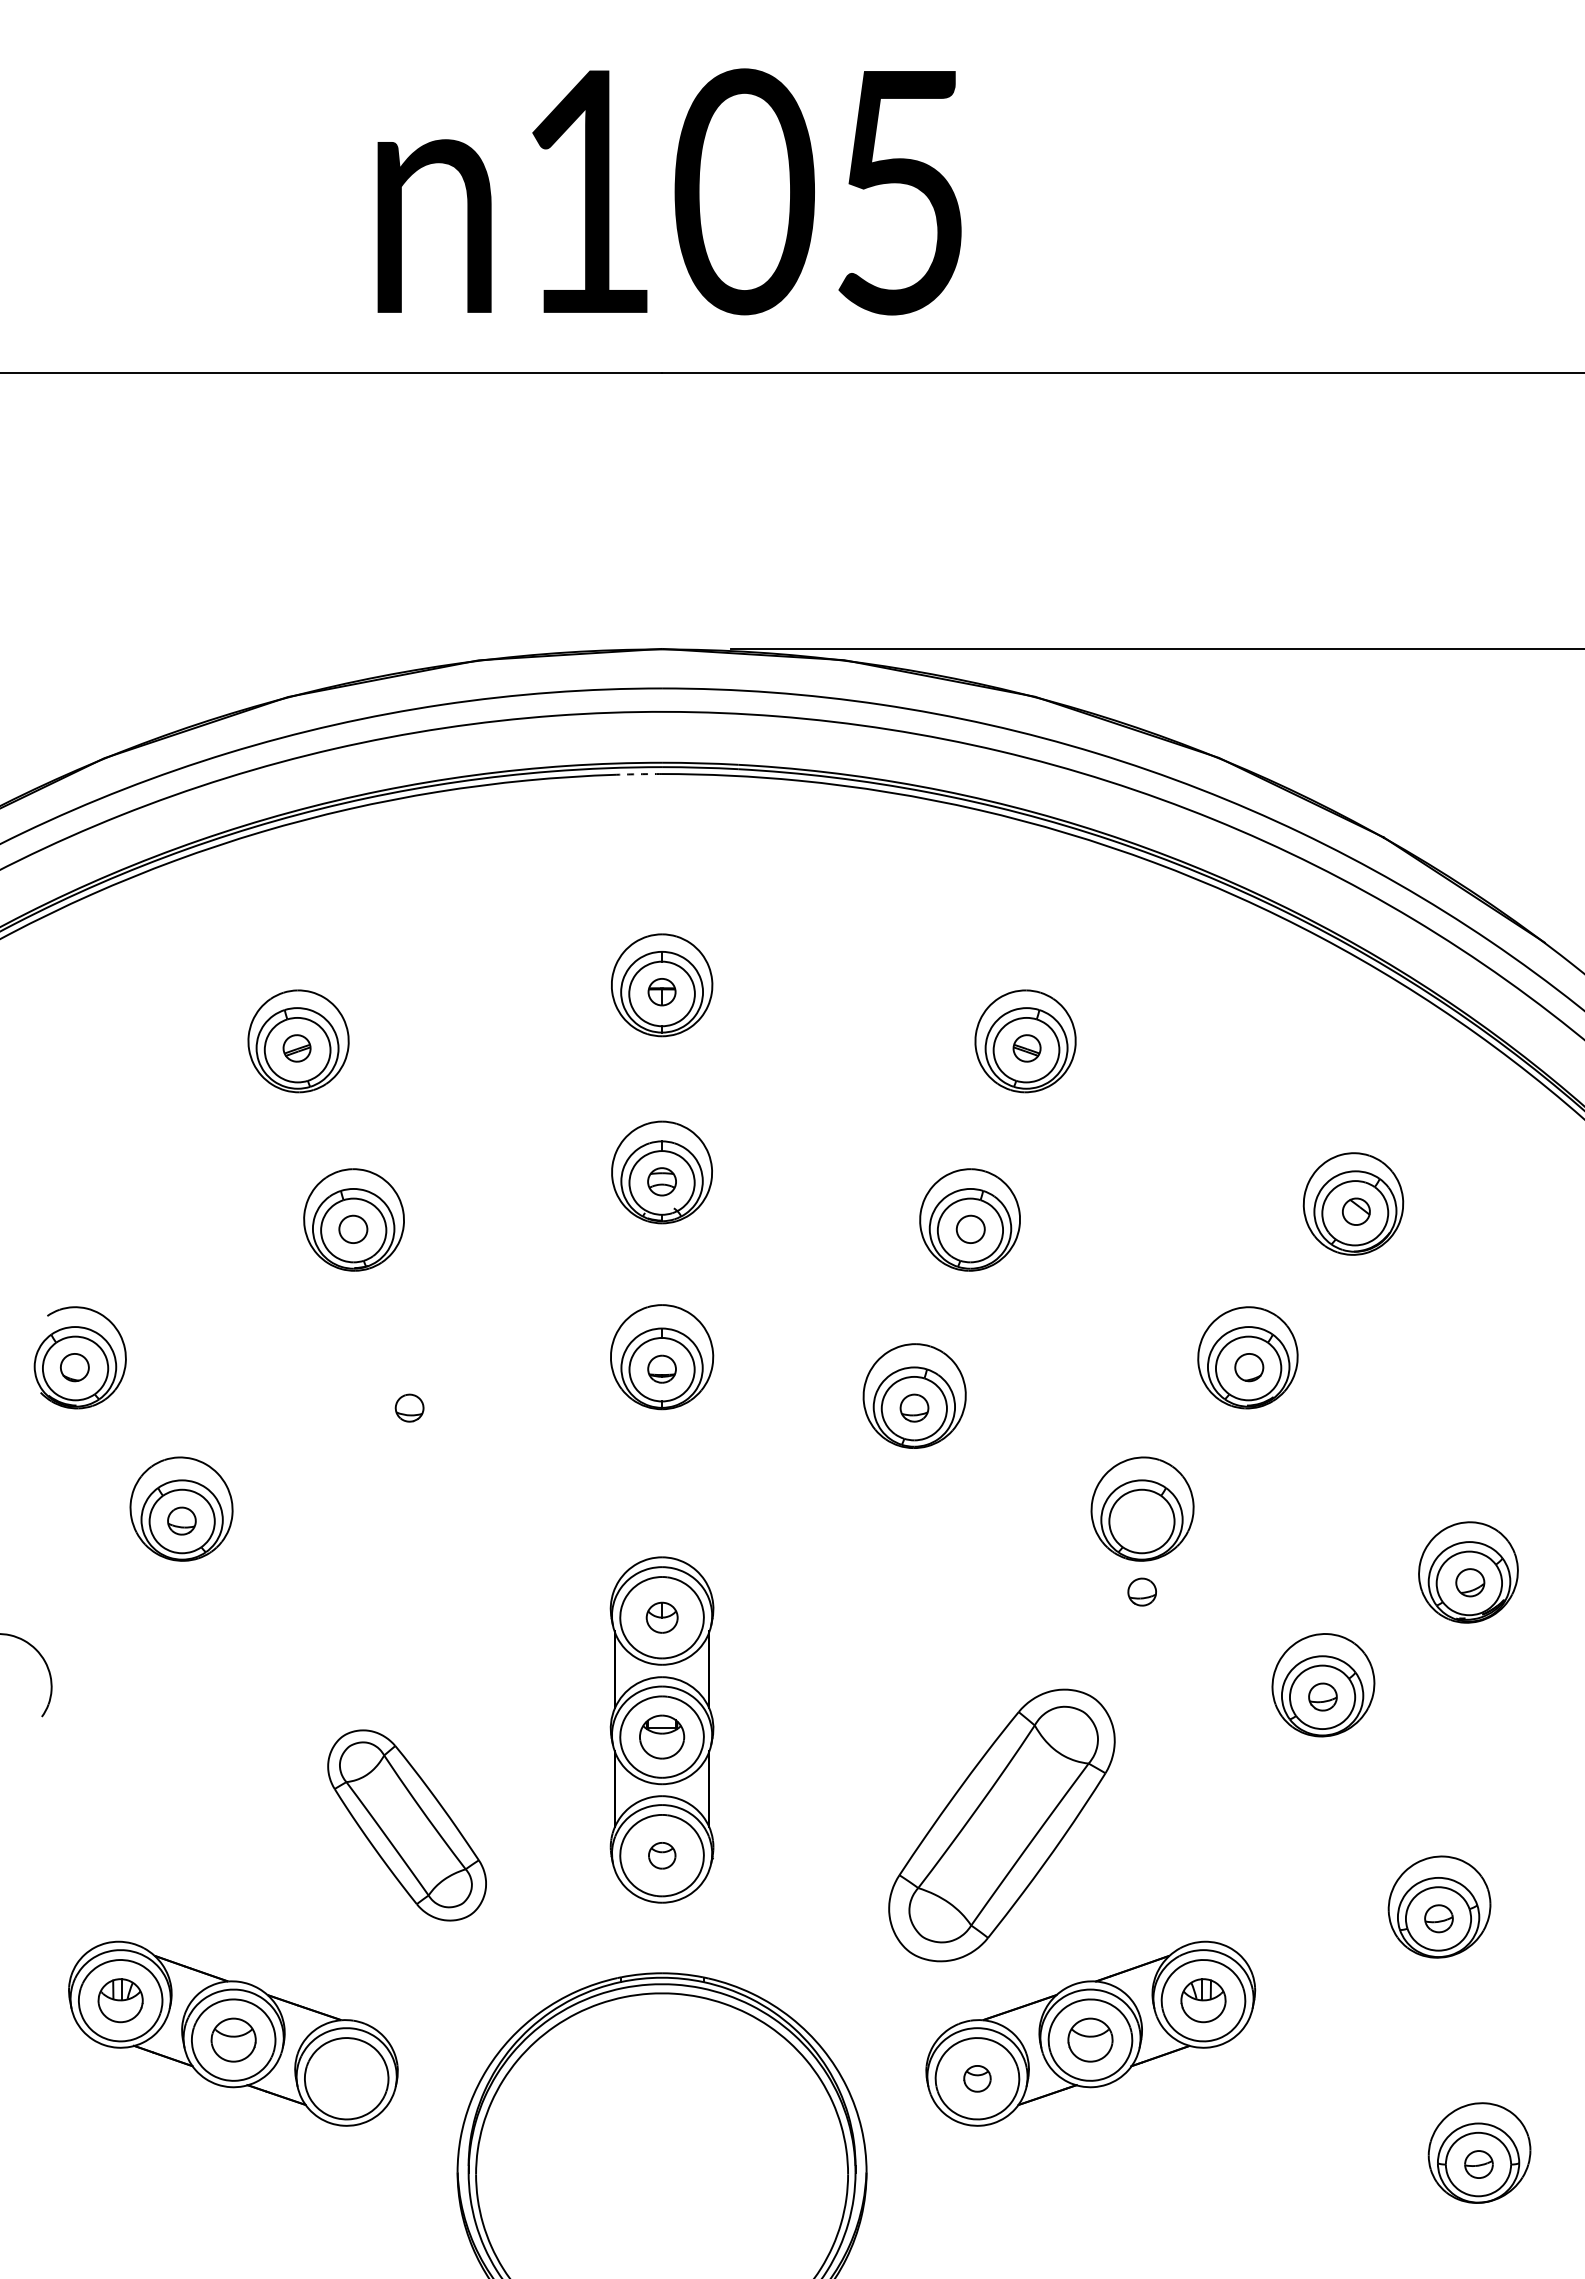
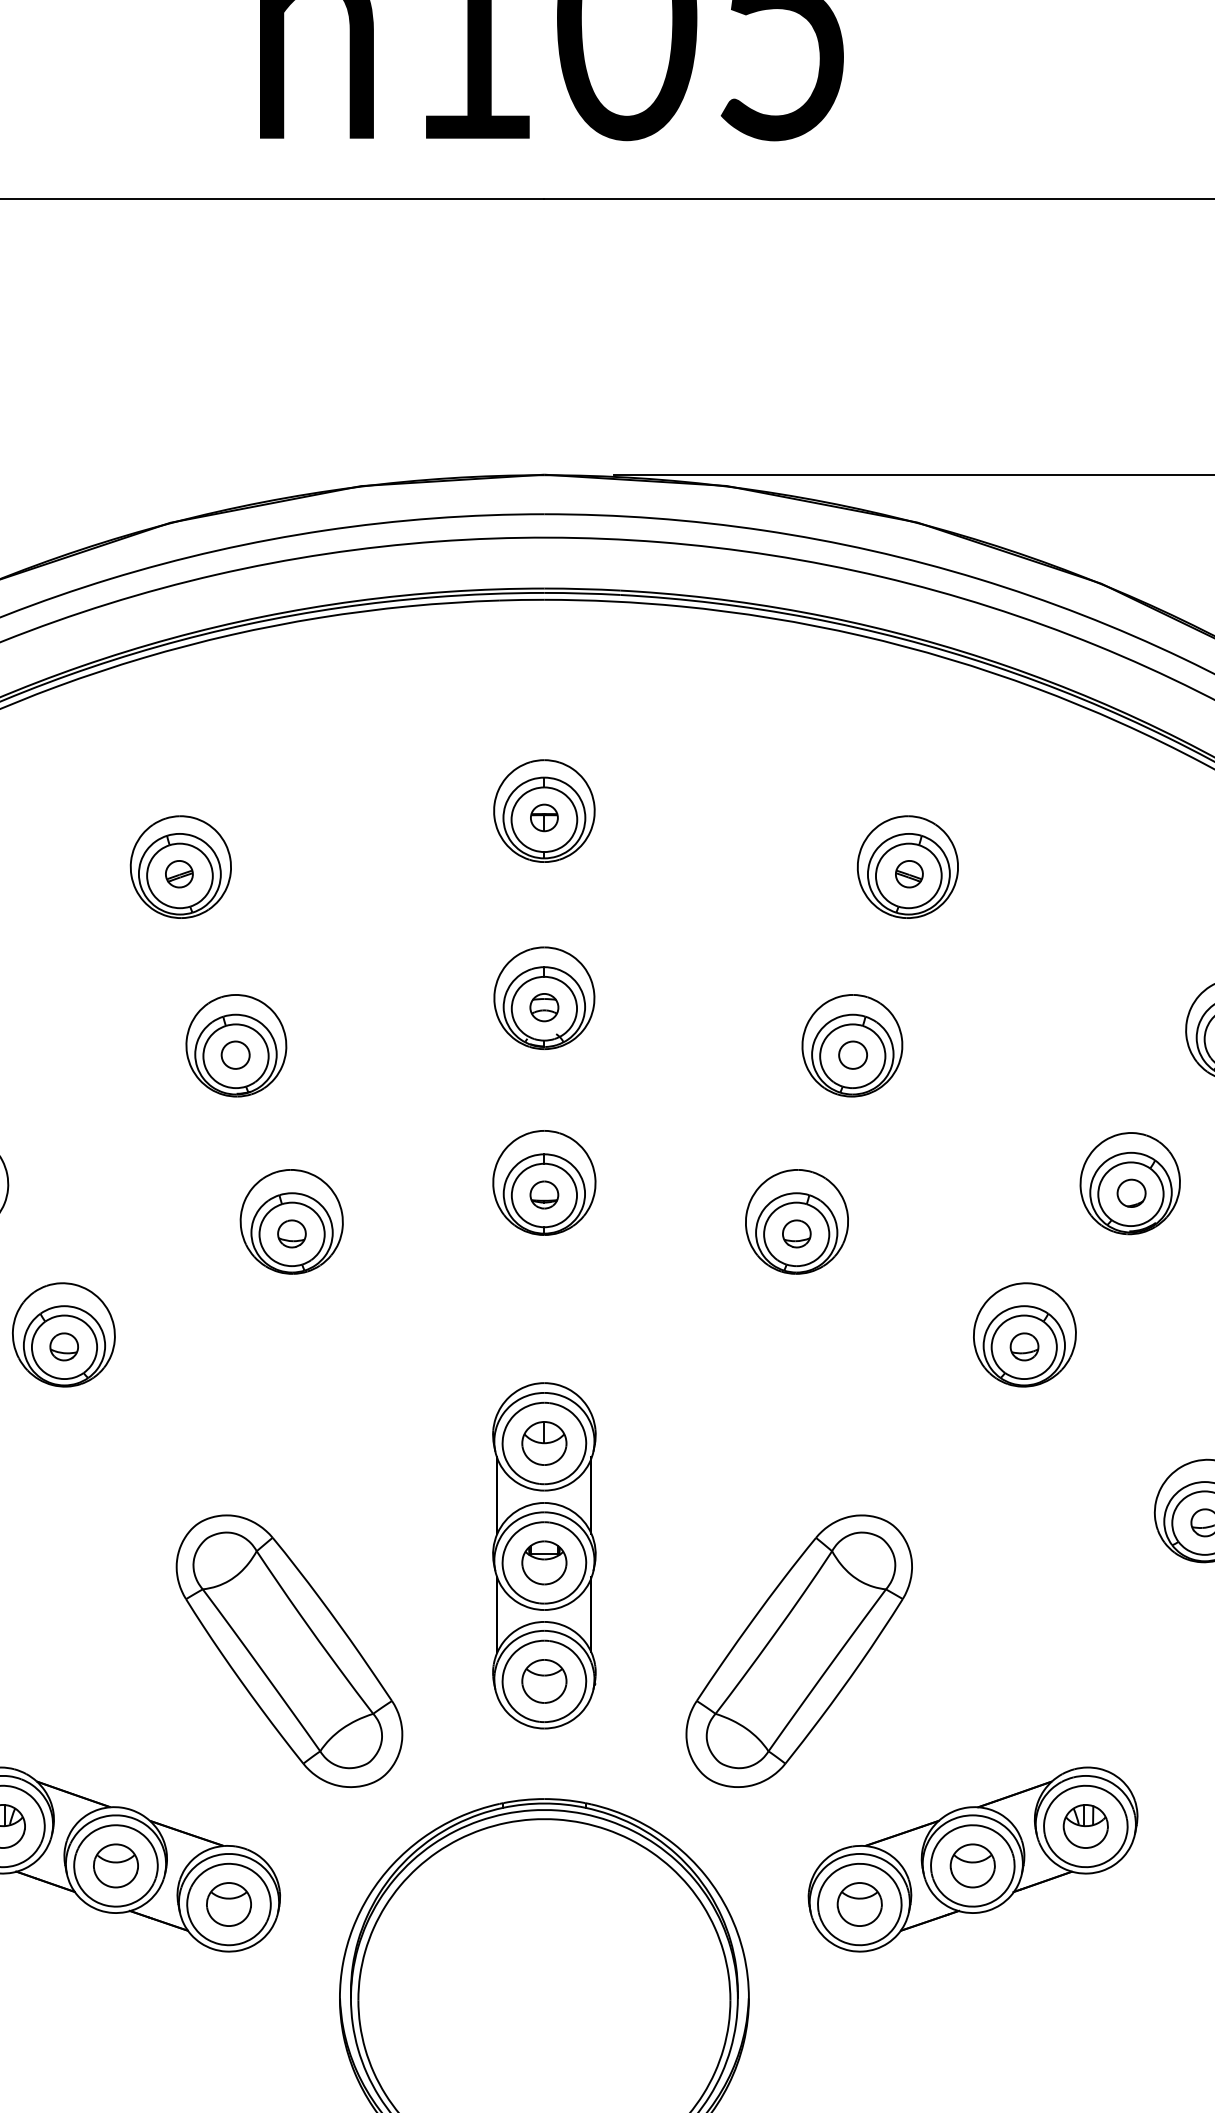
arc: (639, 774) -> (521, 600), dashed -> solid
part: (409, 1395) -> (291, 1221), added
part: (1141, 1591) -> (1023, 1346), moved
part: (662, 1617) -> (544, 1443), size x1.43
part: (406, 1825) -> (288, 1651), size x1.43
part: (1001, 1825) -> (798, 1651), moved
part: (662, 1855) -> (544, 1681), size x1.67
part: (346, 2078) -> (228, 1904), added
part: (977, 2078) -> (859, 1904), size x1.67

